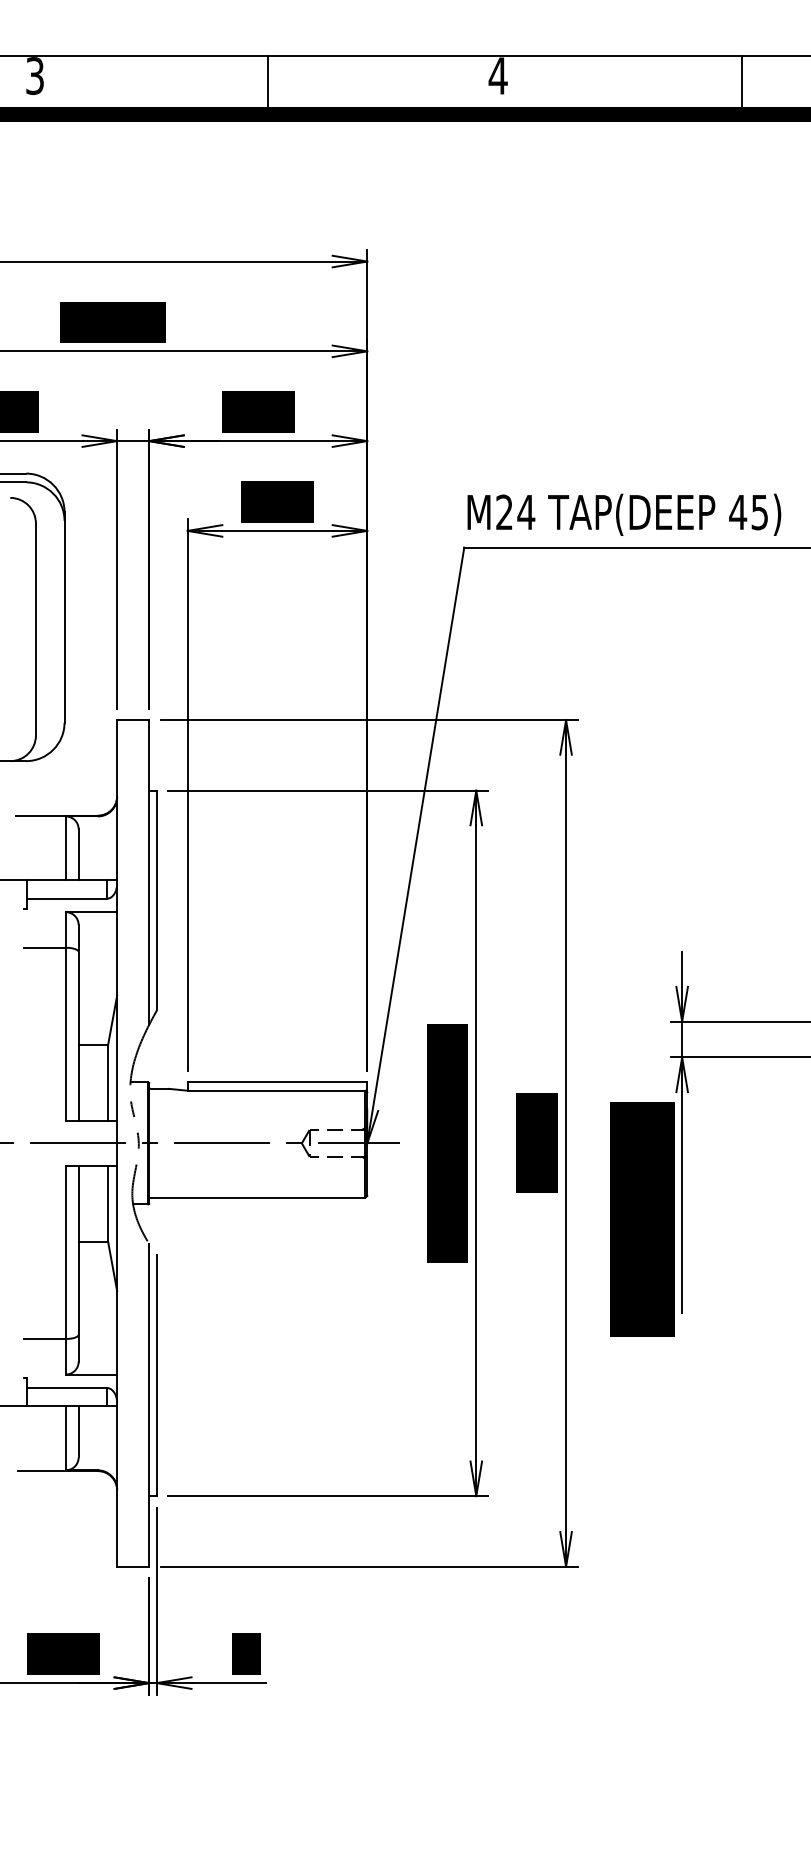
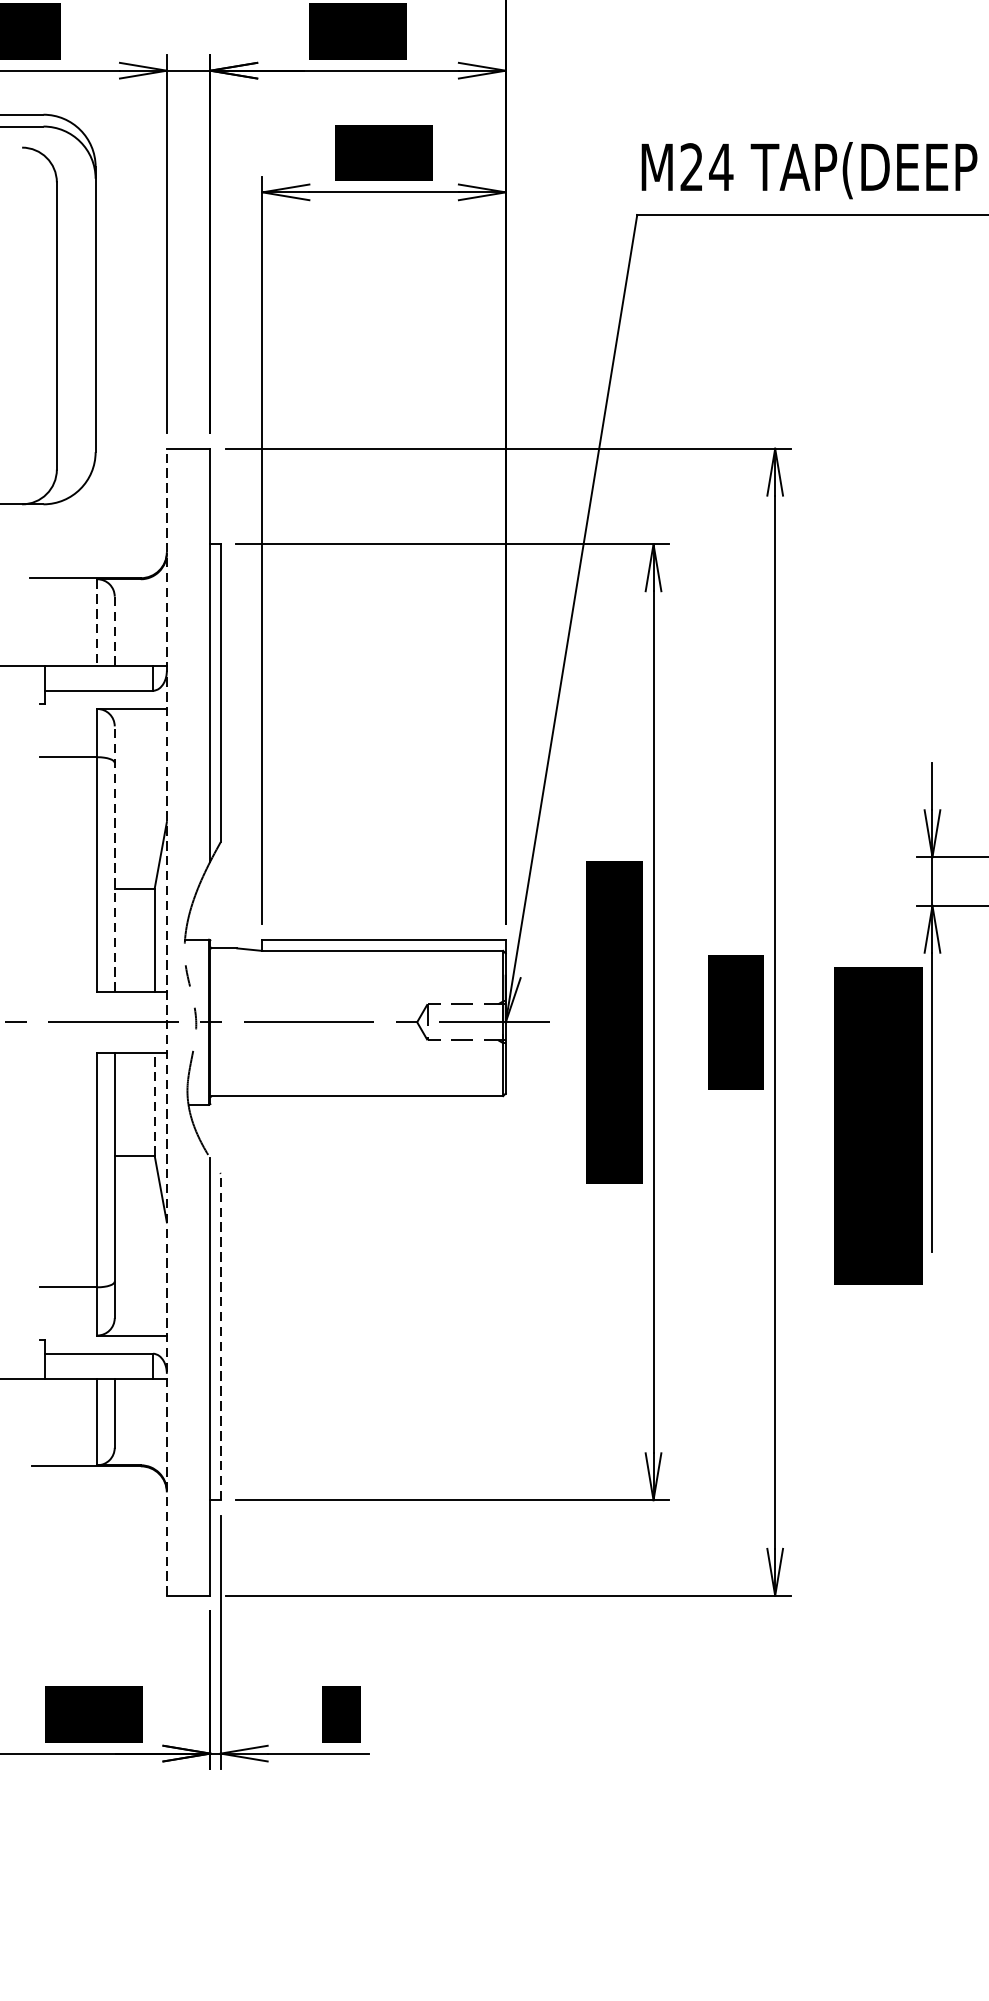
line: (65, 848) -> (96, 622), solid -> dashed
line: (78, 854) -> (114, 630), solid -> dashed
line: (78, 1022) -> (114, 858), solid -> dashed
line: (117, 1142) -> (167, 1021), solid -> dashed
line: (108, 1203) -> (155, 1103), solid -> dashed
line: (156, 1375) -> (220, 1336), solid -> dashed

